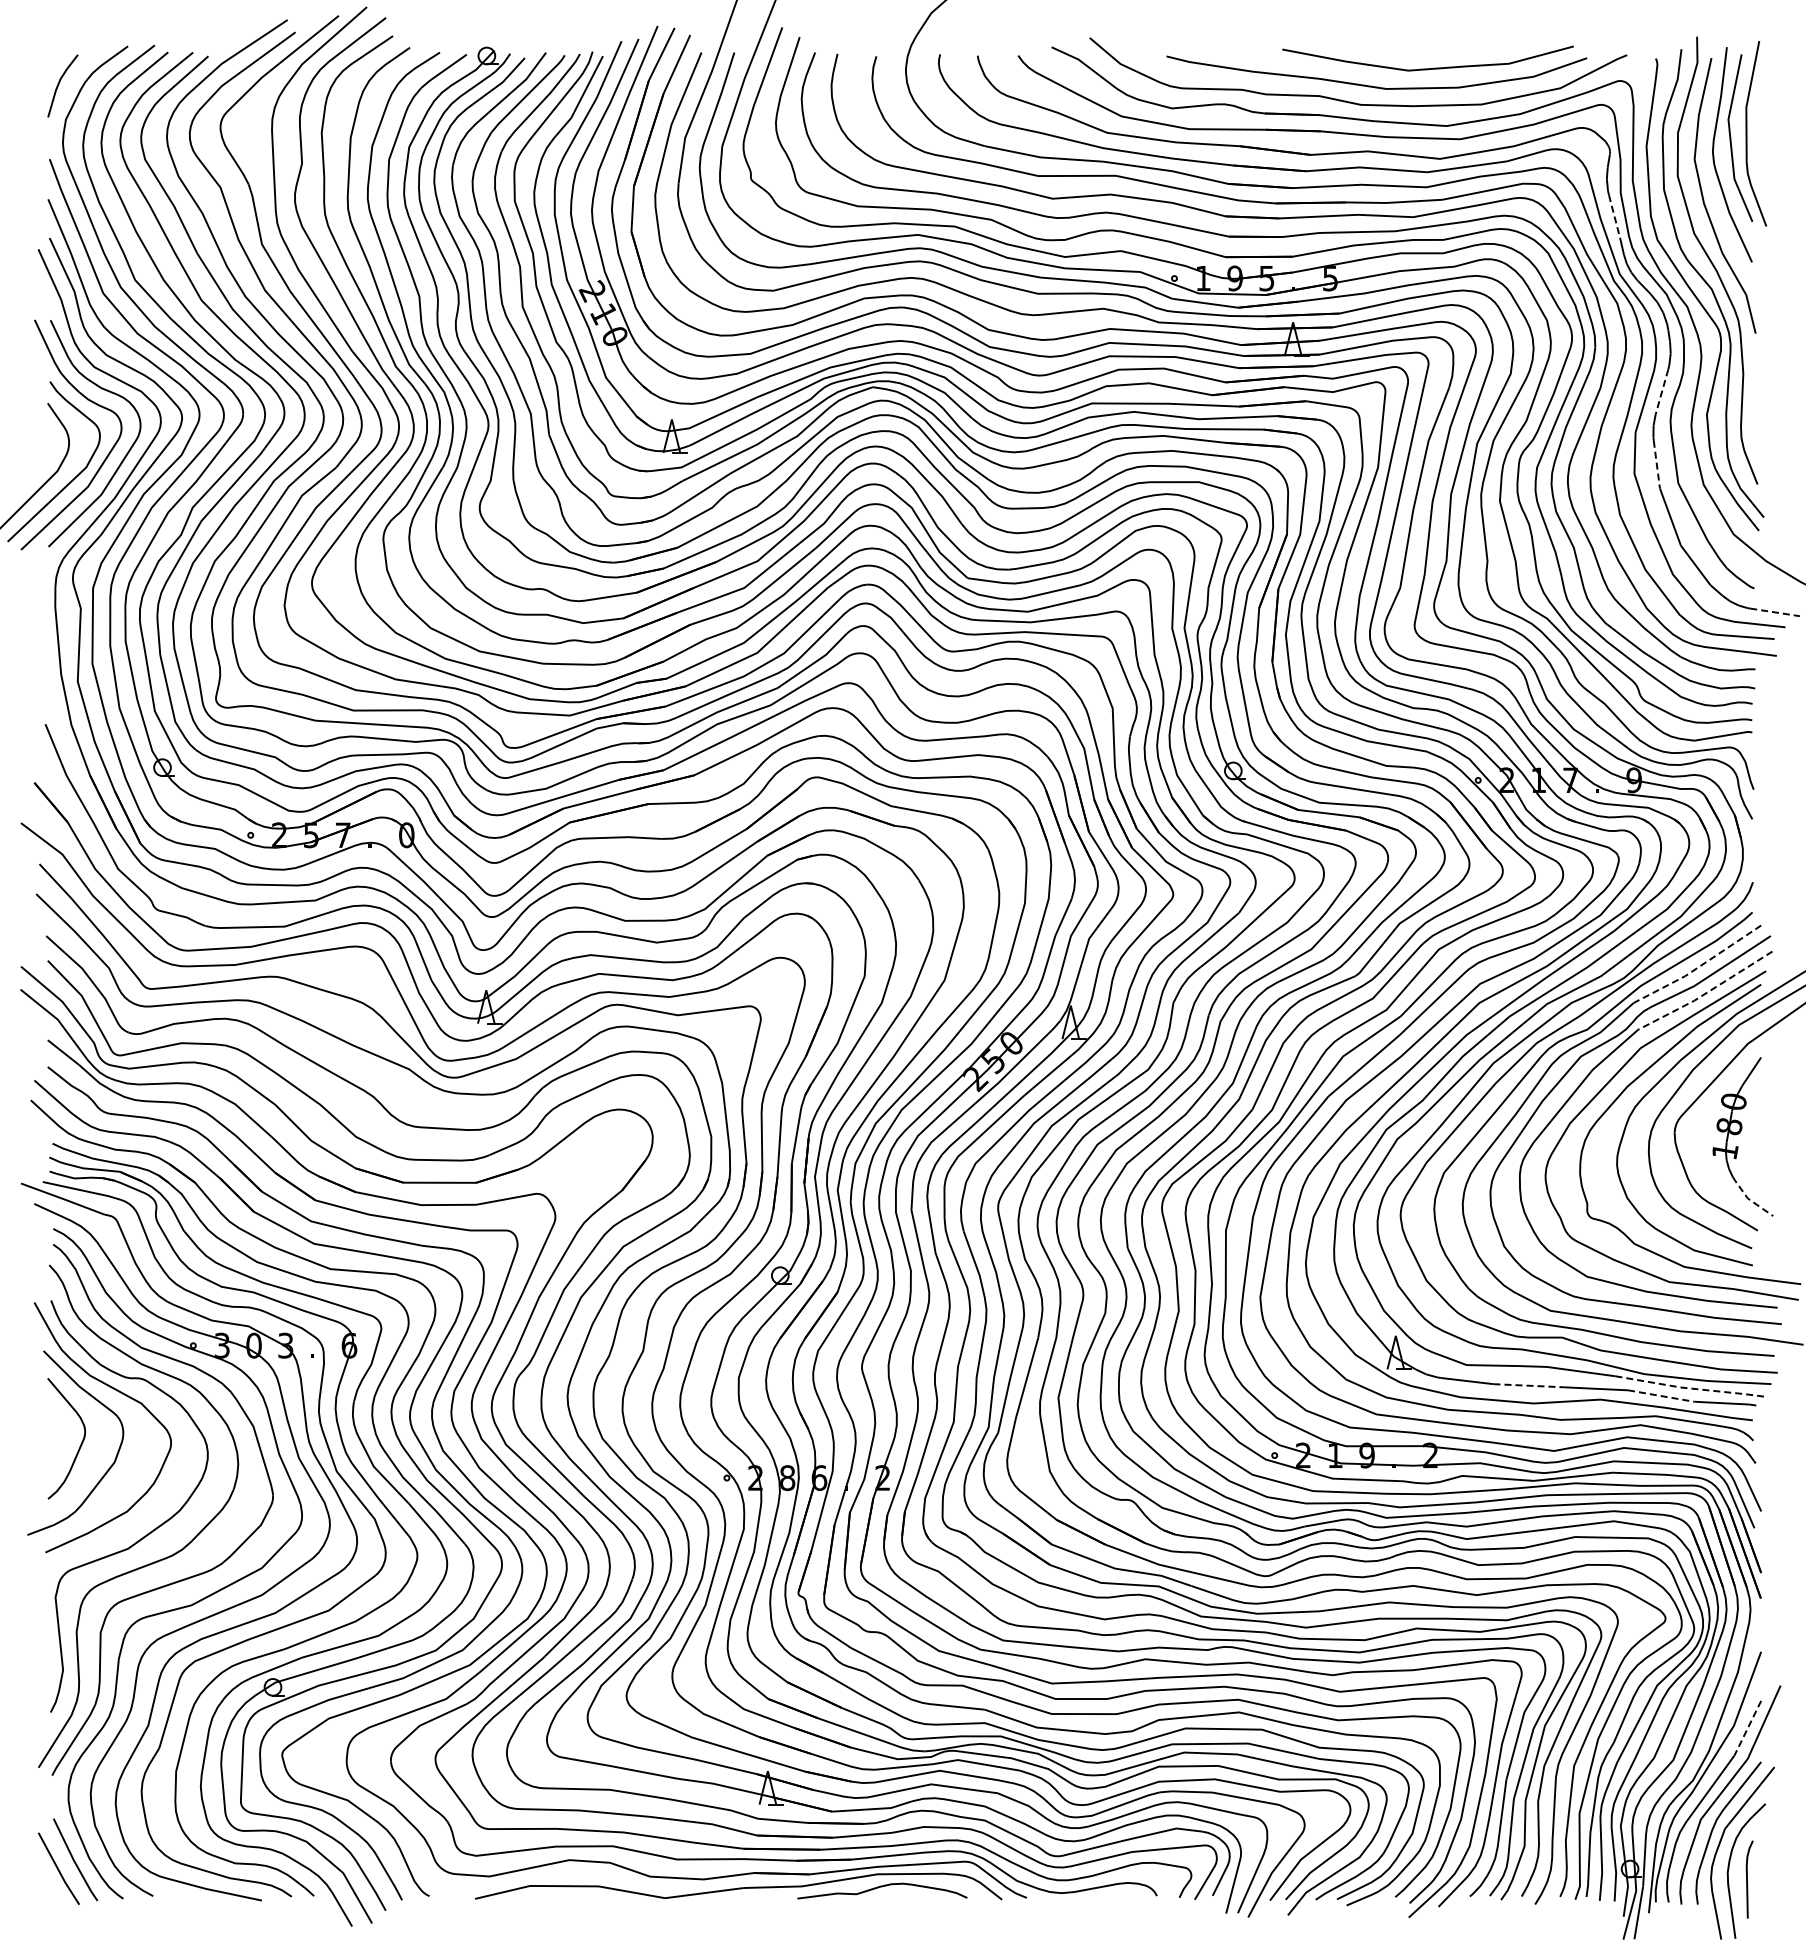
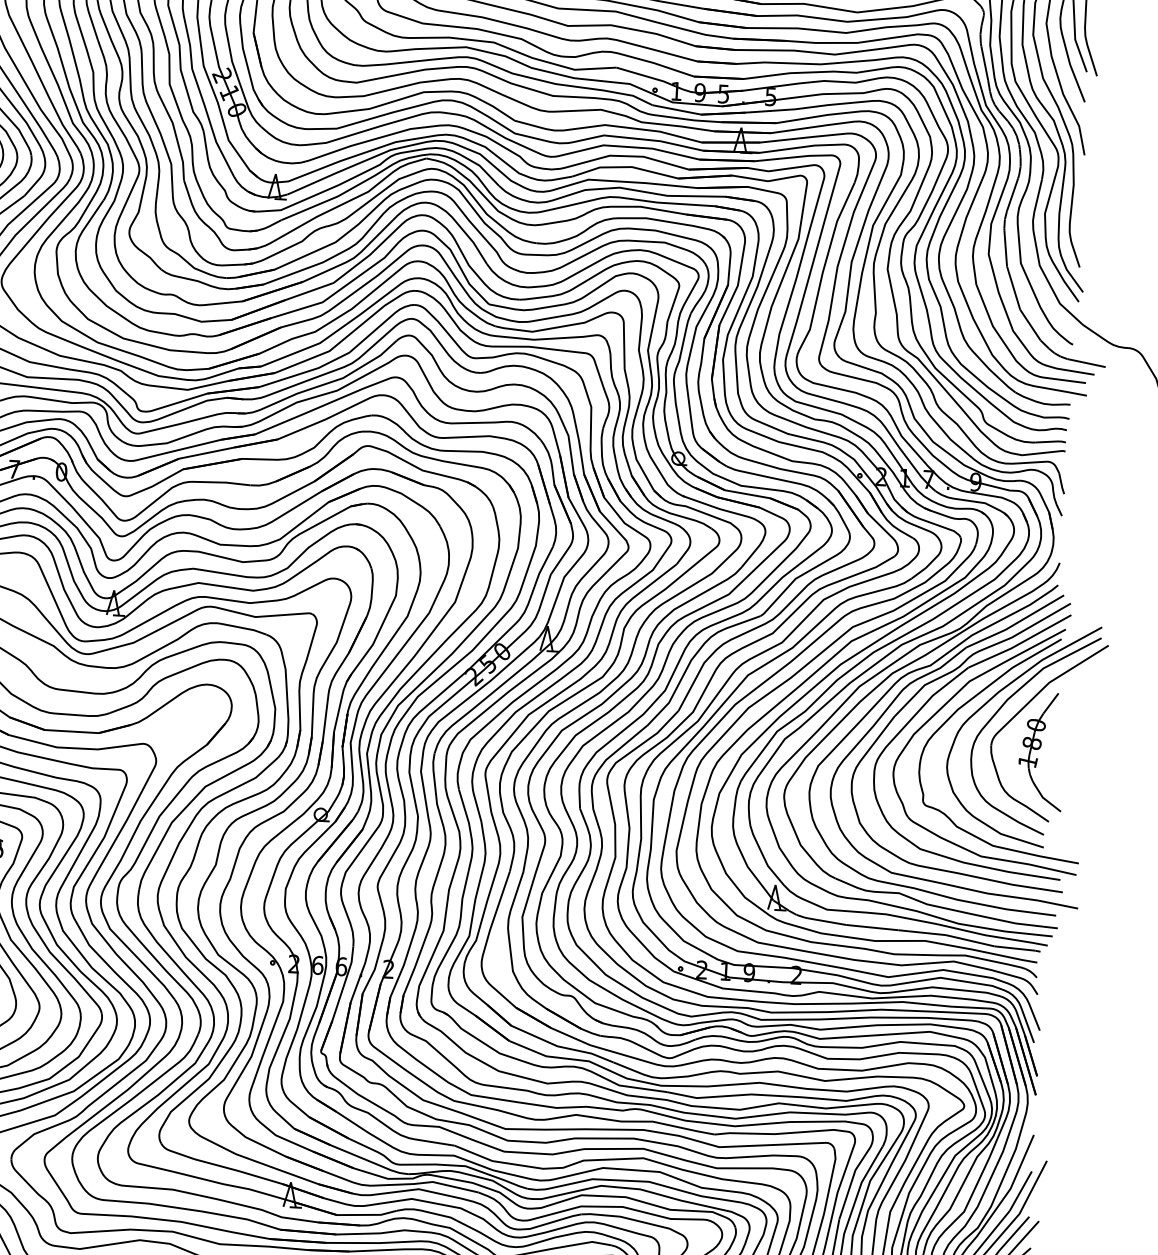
line: (1614, 218) -> (984, 63), dashed -> solid
line: (1661, 392) -> (1012, 195), dashed -> solid
line: (1656, 464) -> (1005, 248), dashed -> solid
line: (1775, 612) -> (1087, 363), dashed -> solid
line: (1698, 967) -> (1015, 623), dashed -> solid
line: (1706, 993) -> (1020, 643), dashed -> solid
line: (1748, 1199) -> (1043, 798), dashed -> solid
line: (1529, 1385) -> (872, 927), dashed -> solid
line: (1690, 1388) -> (992, 936), dashed -> solid
line: (1661, 1396) -> (970, 941), dashed -> solid
text: (787, 1477) -> (317, 964), 8 -> 6
line: (1747, 1728) -> (1020, 1191), dashed -> solid

